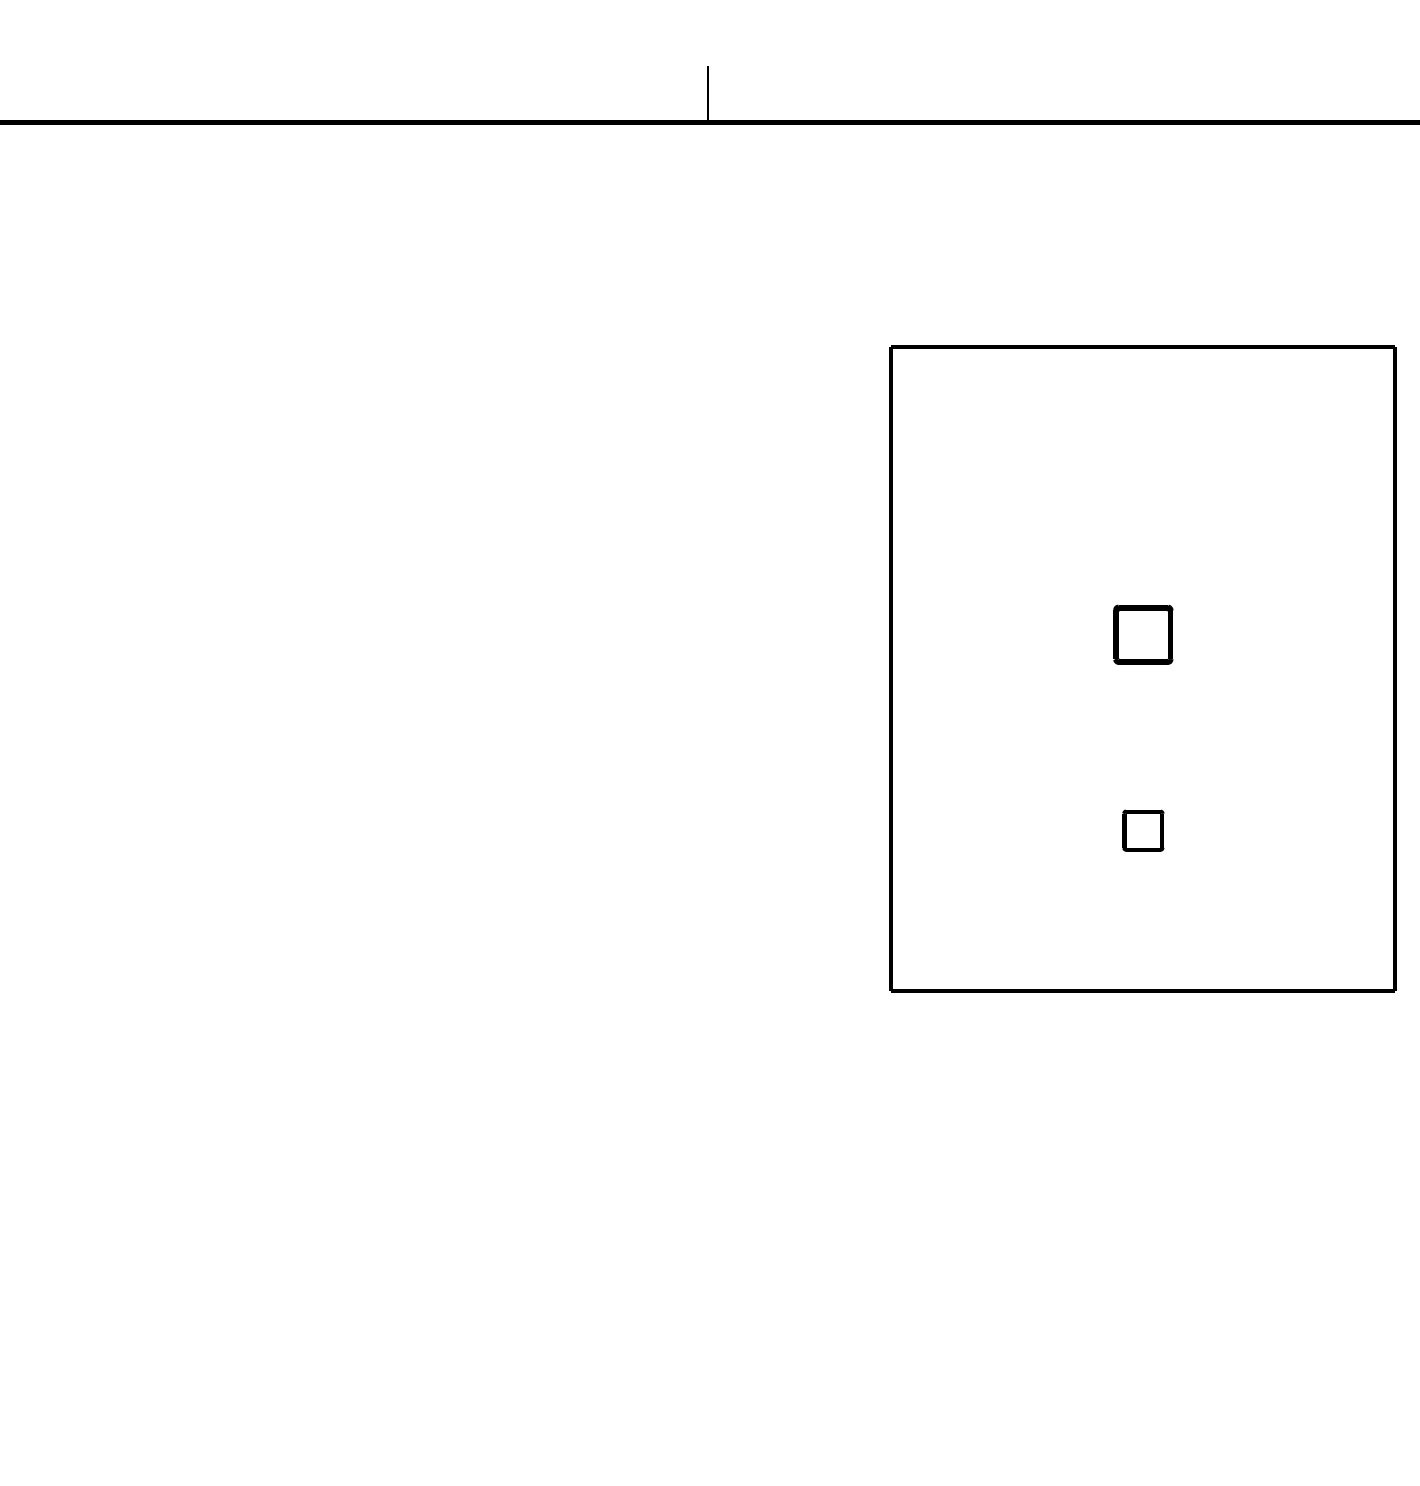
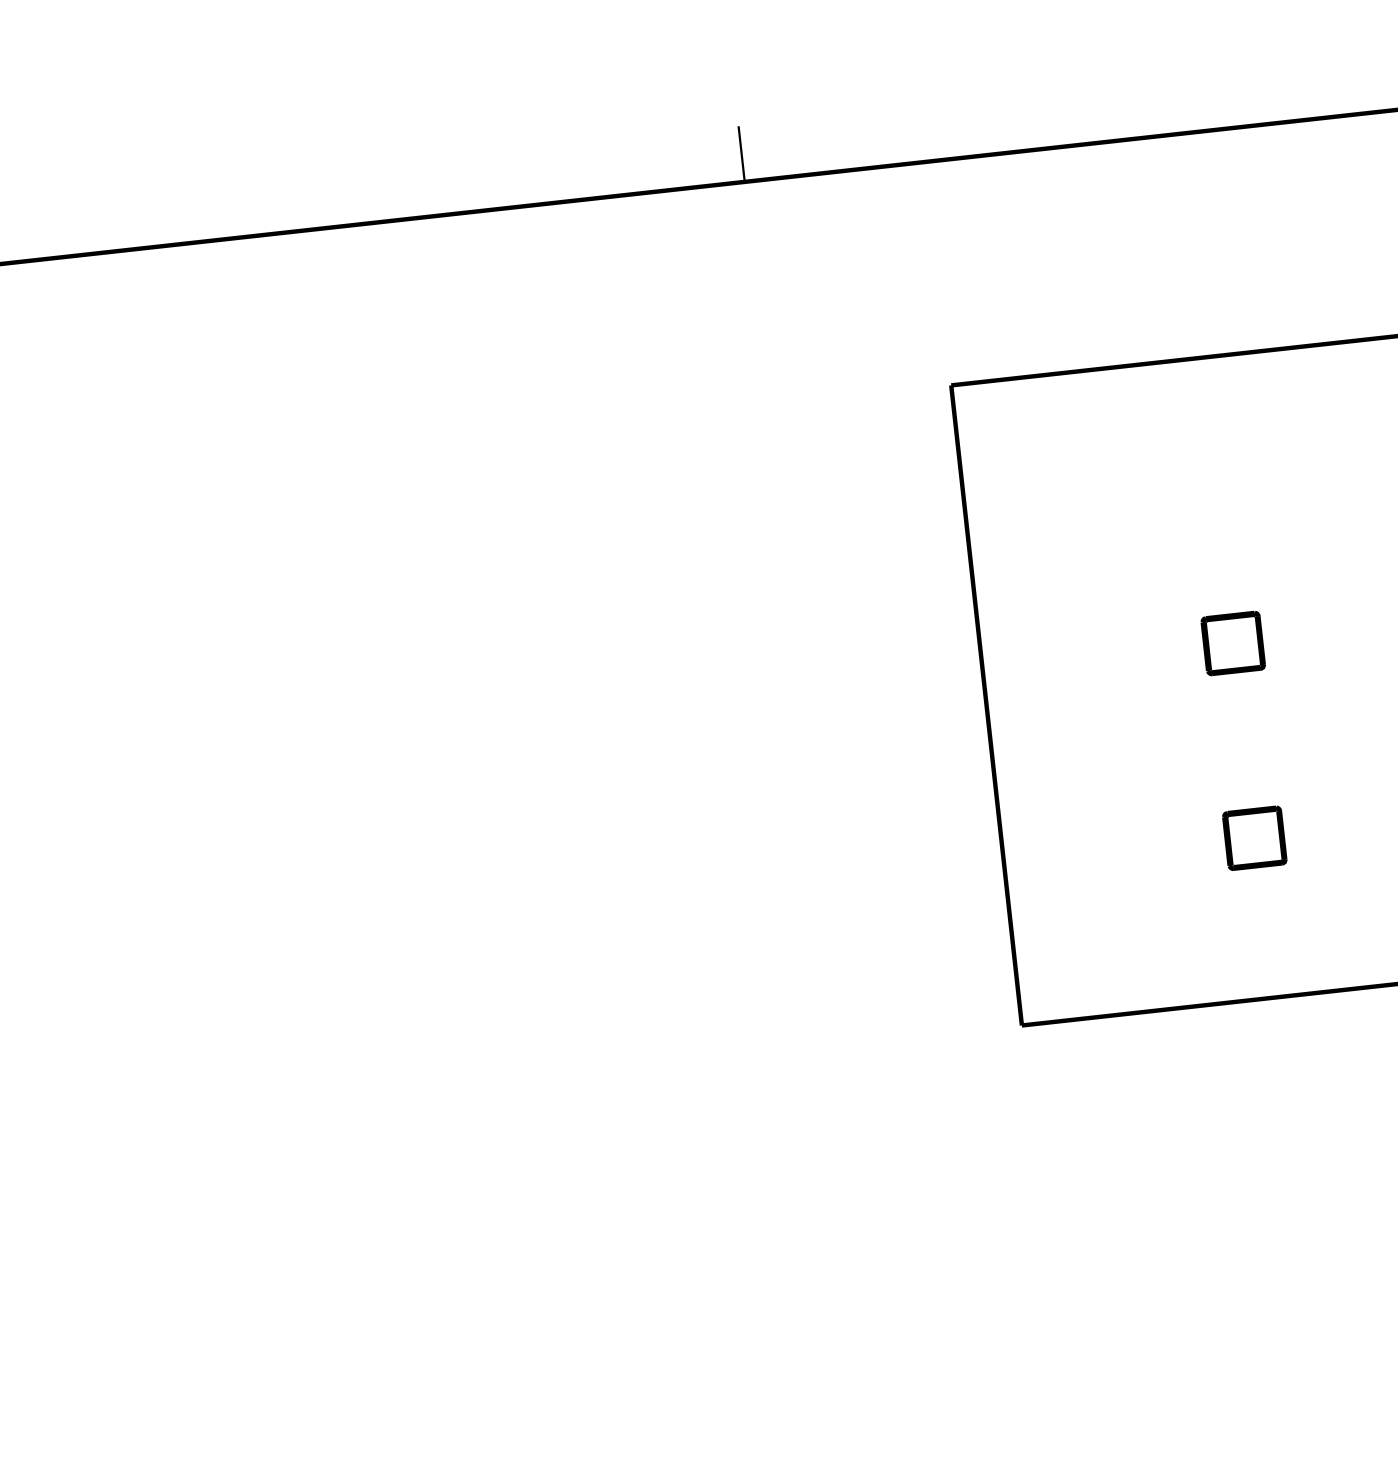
part: (1143, 830) -> (1254, 838), size x1.43

